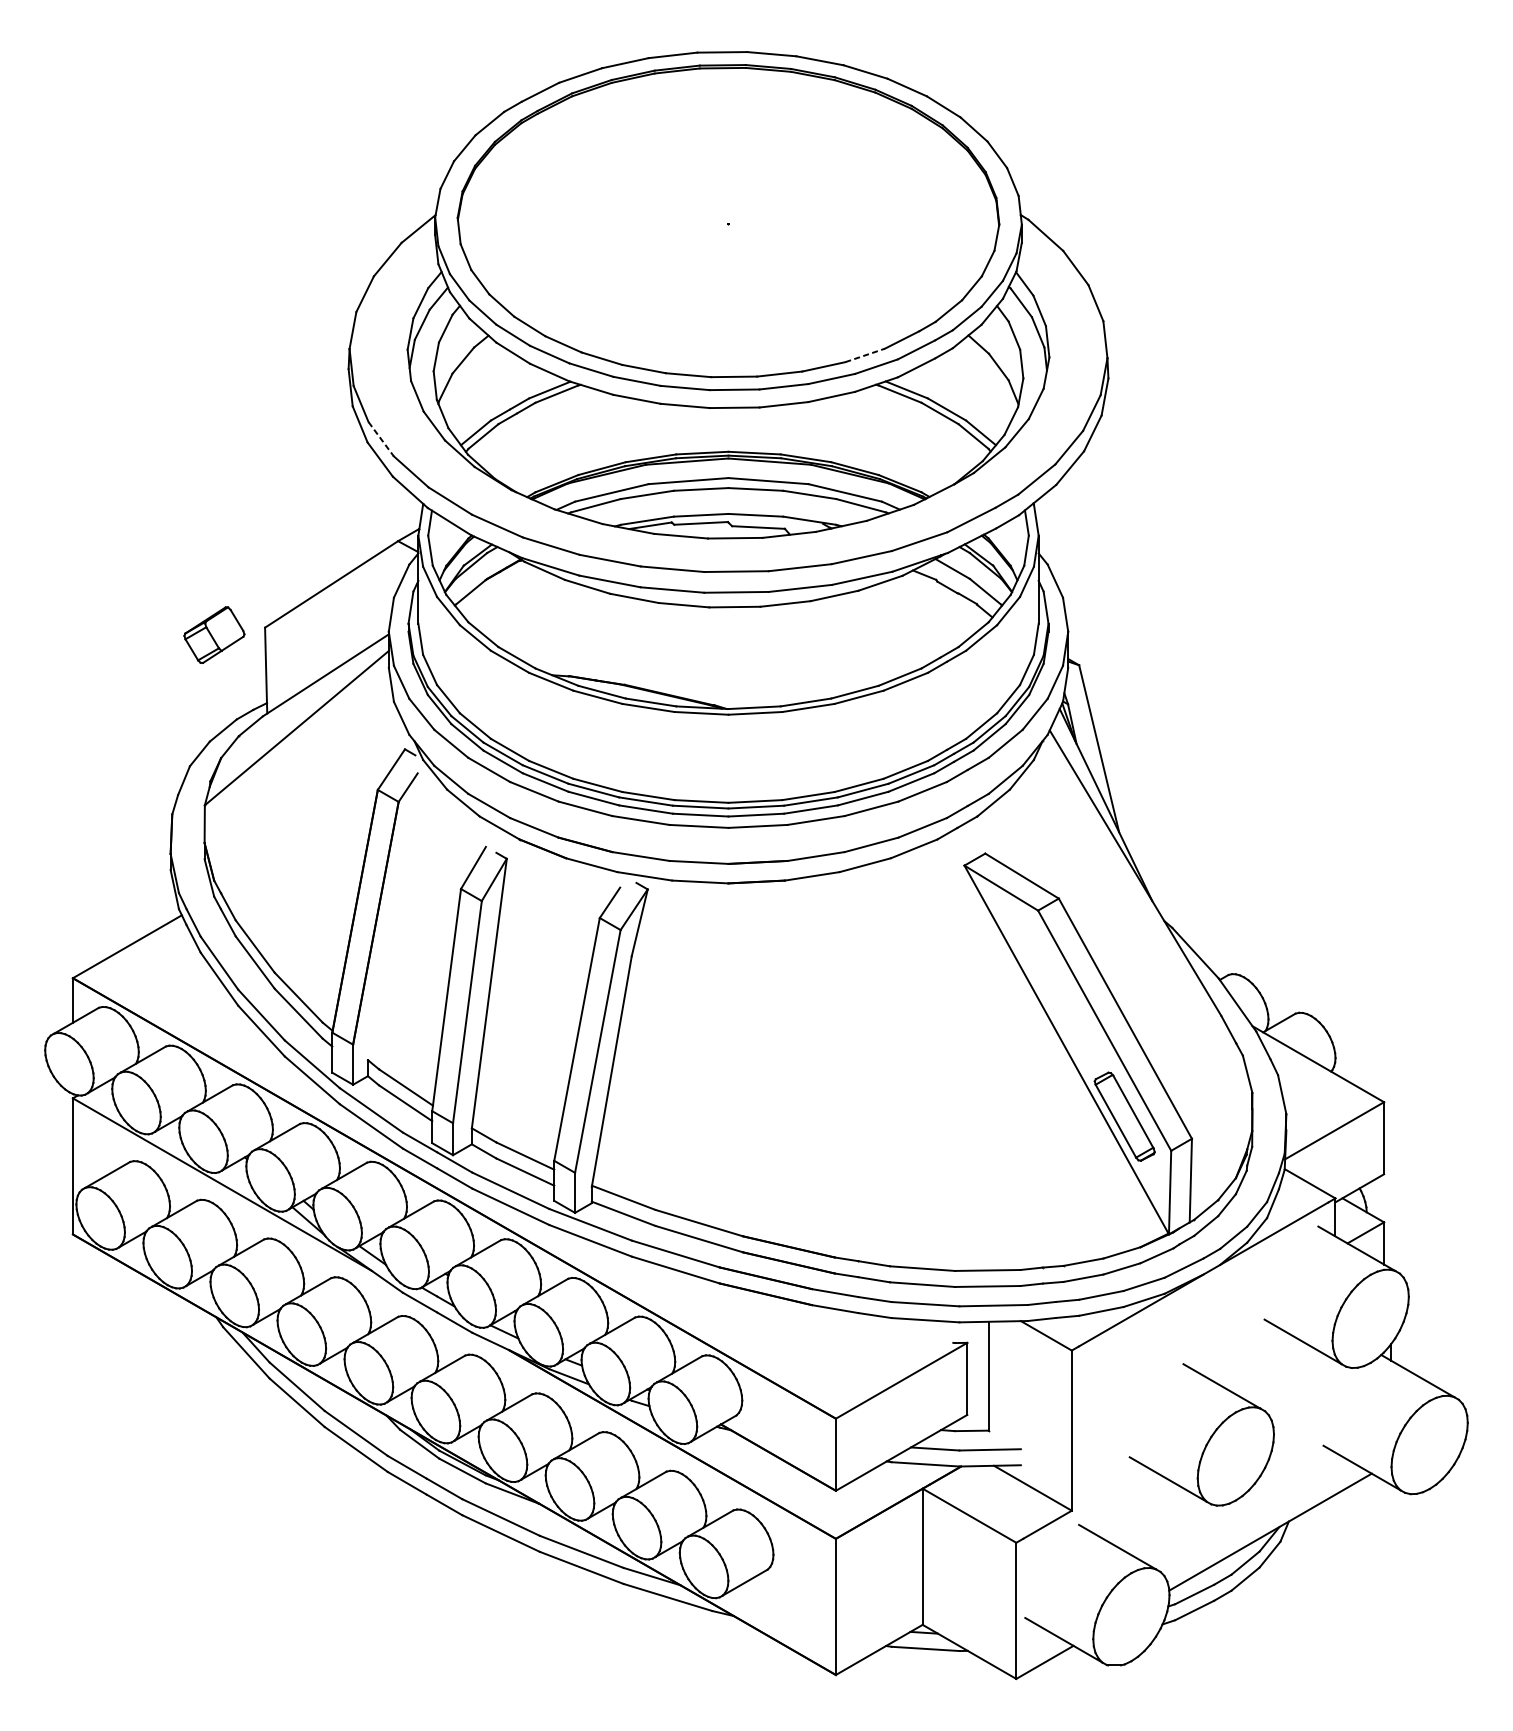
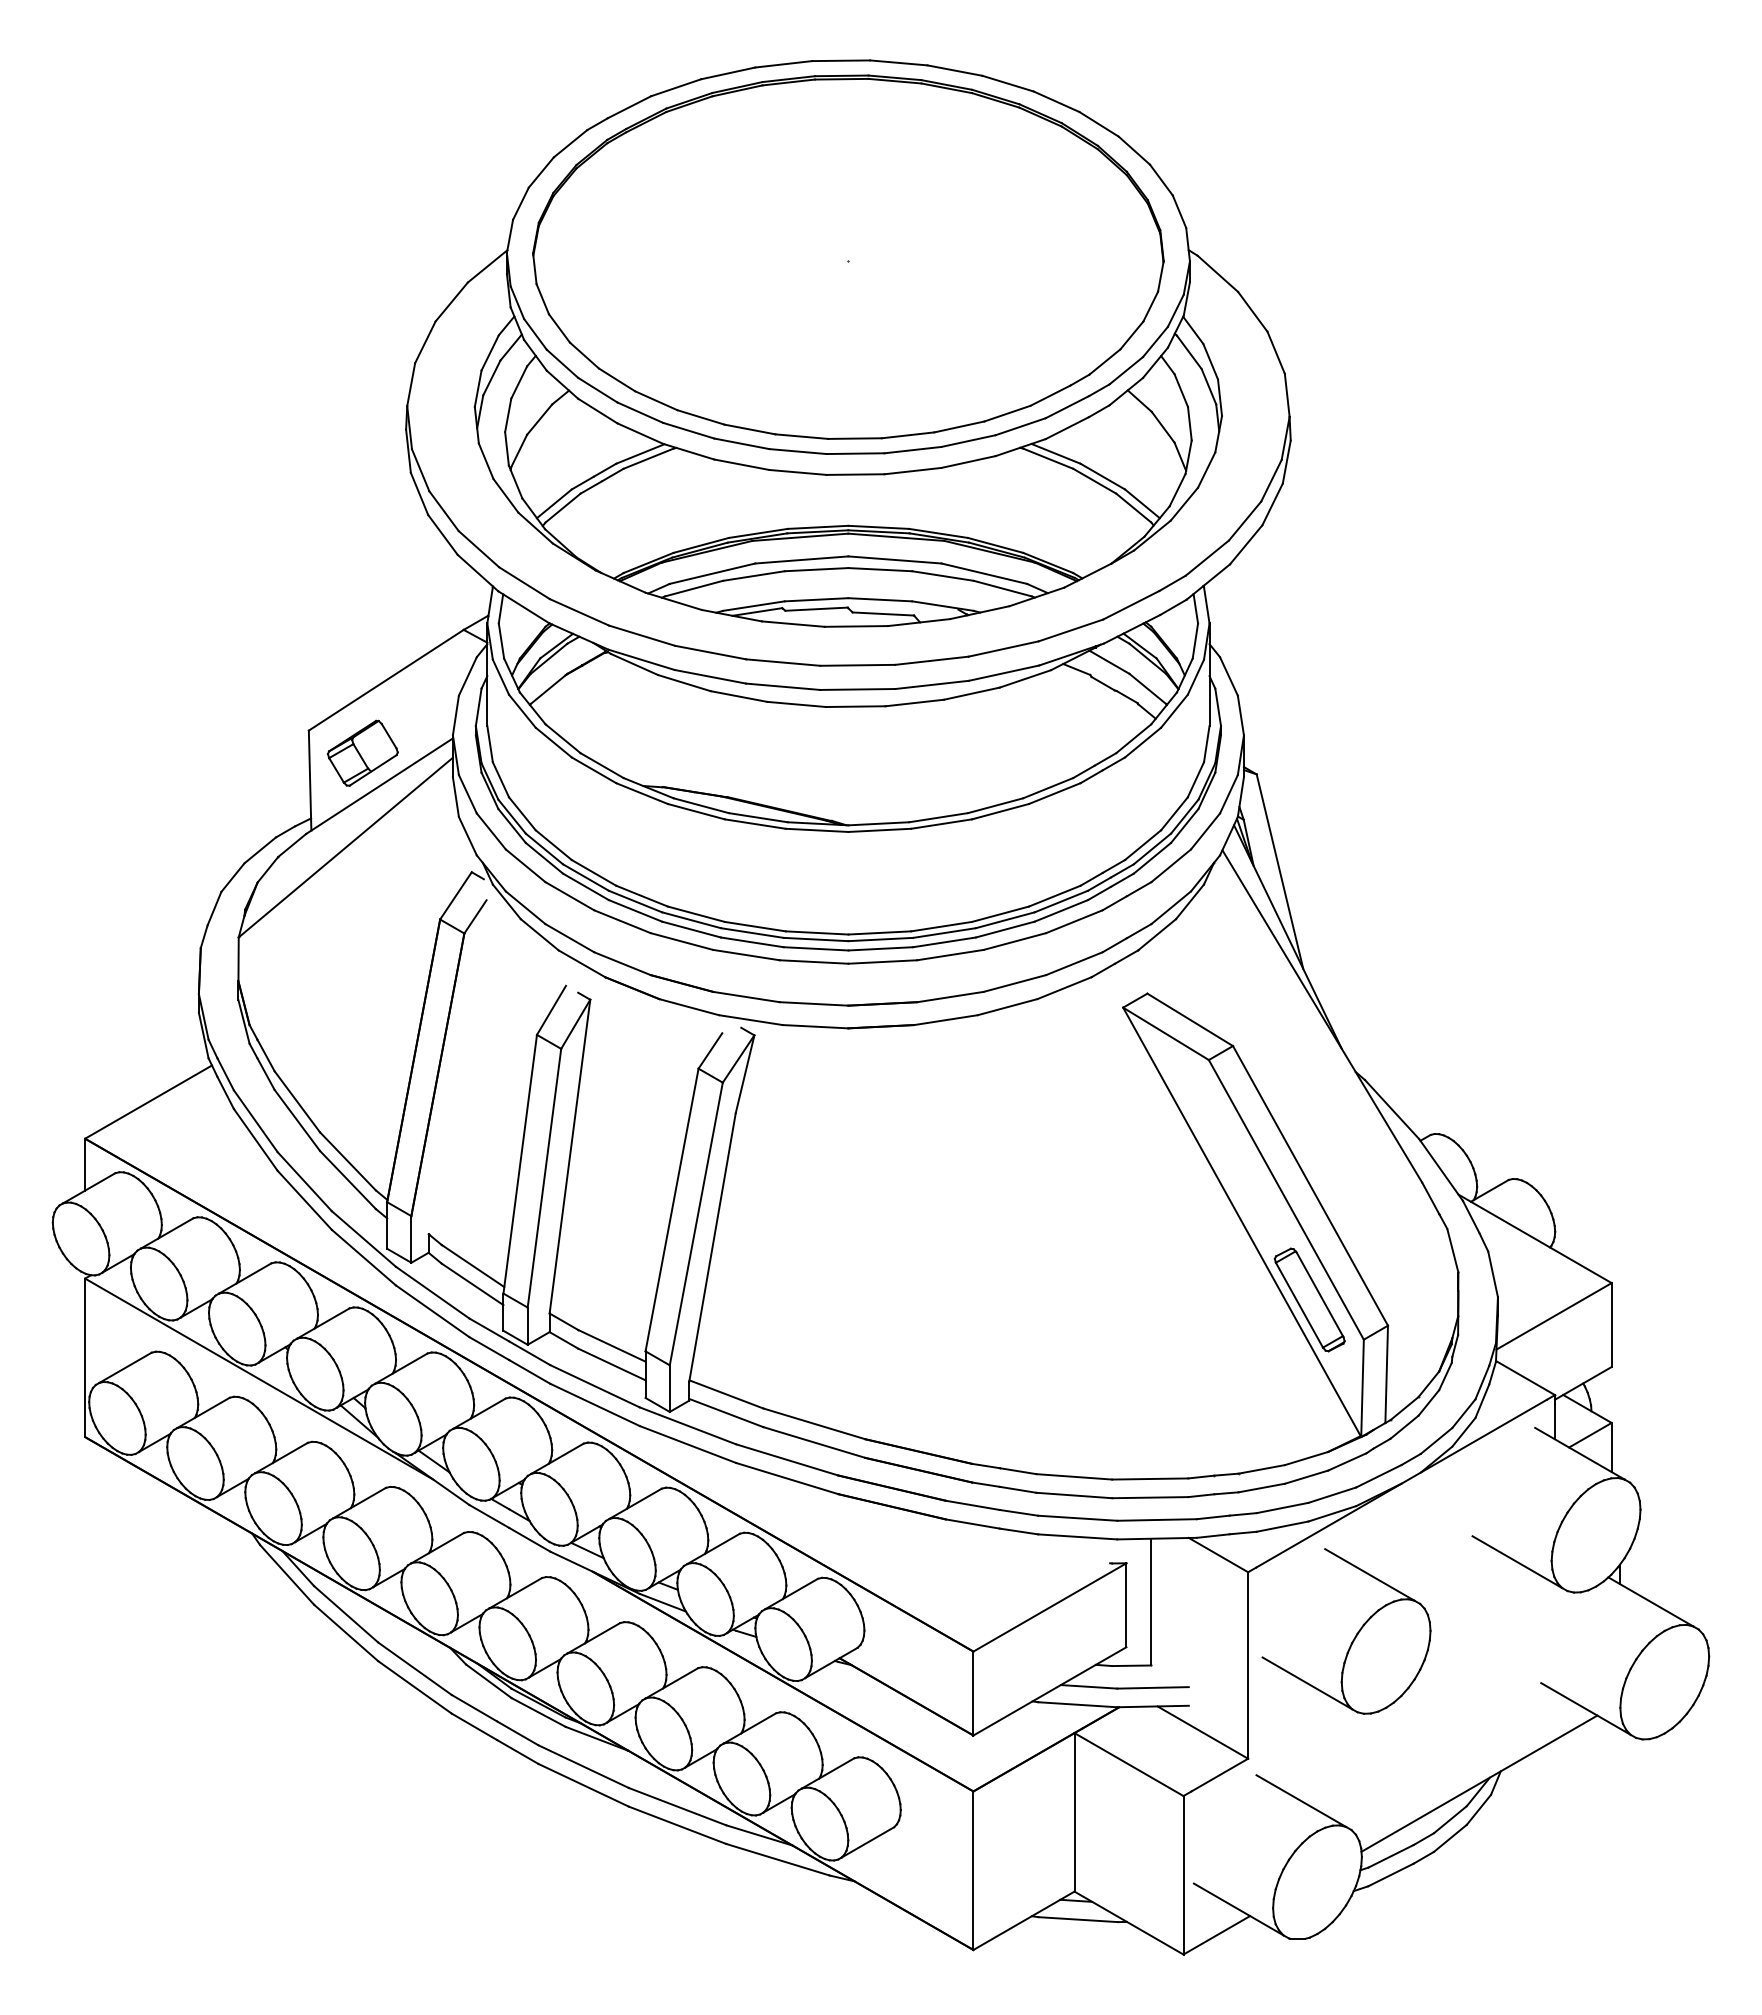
line: (865, 355) -> (1007, 413), dashed -> solid
line: (381, 439) -> (444, 511), dashed -> solid
part: (214, 634) -> (362, 752), moved
part: (1208, 1439) -> (1354, 1636), moved

